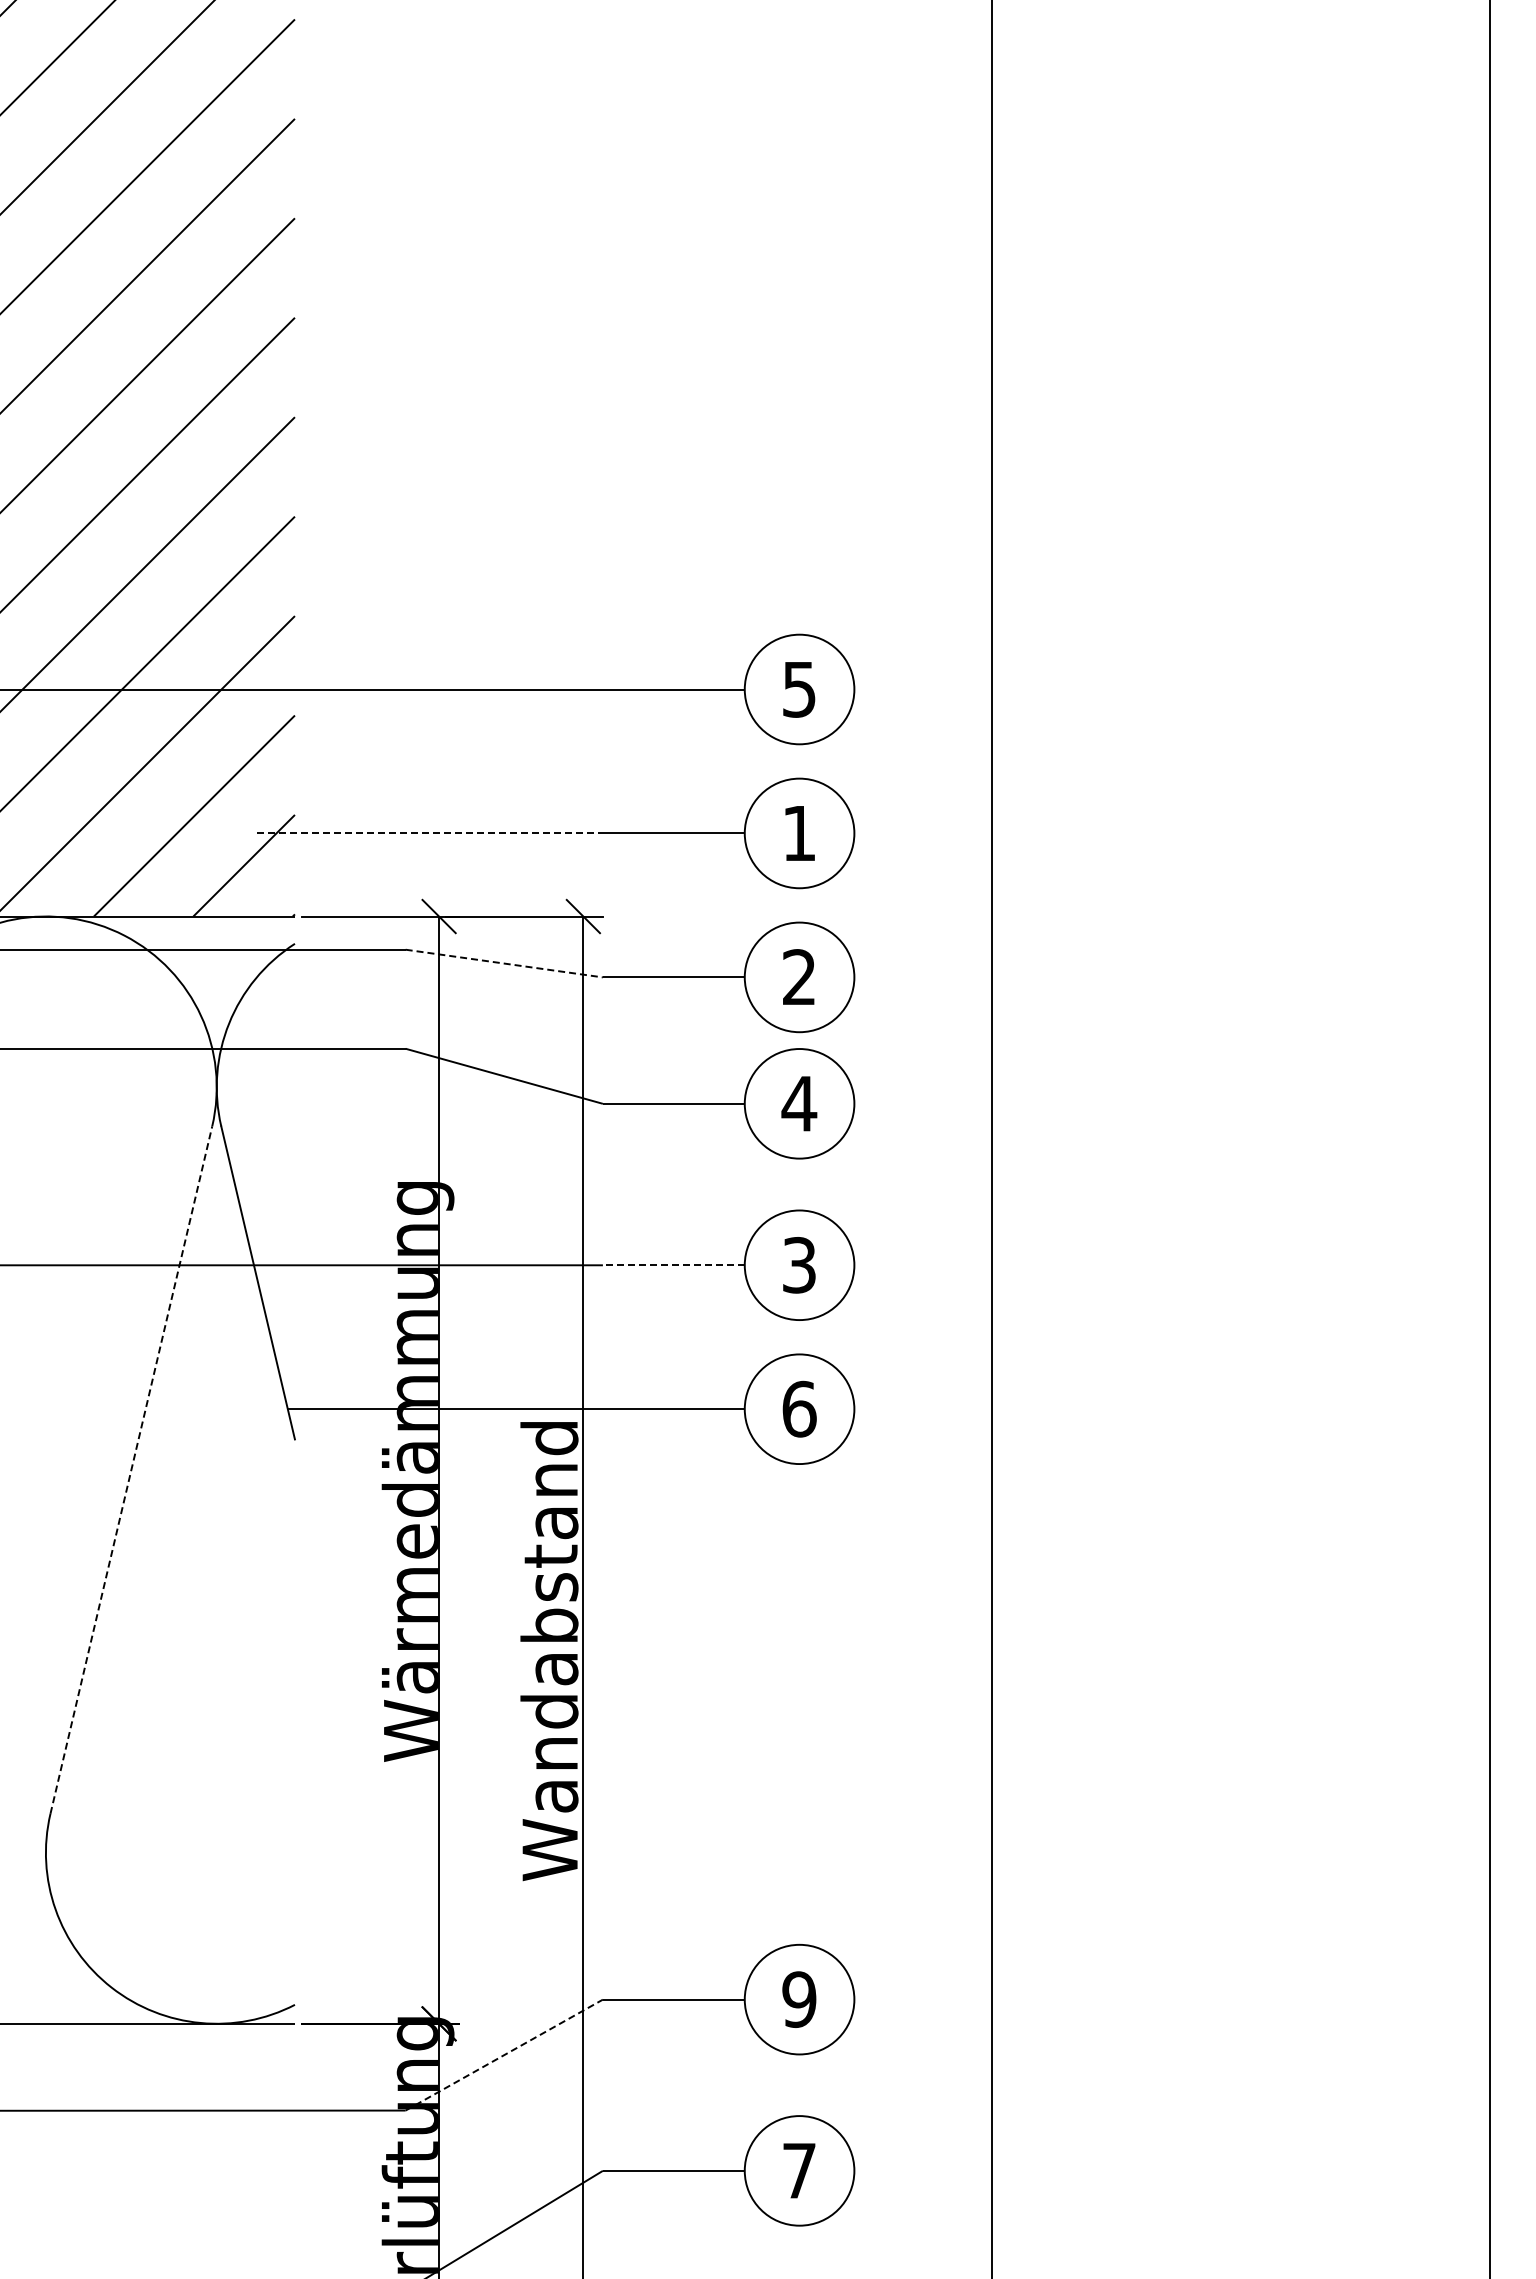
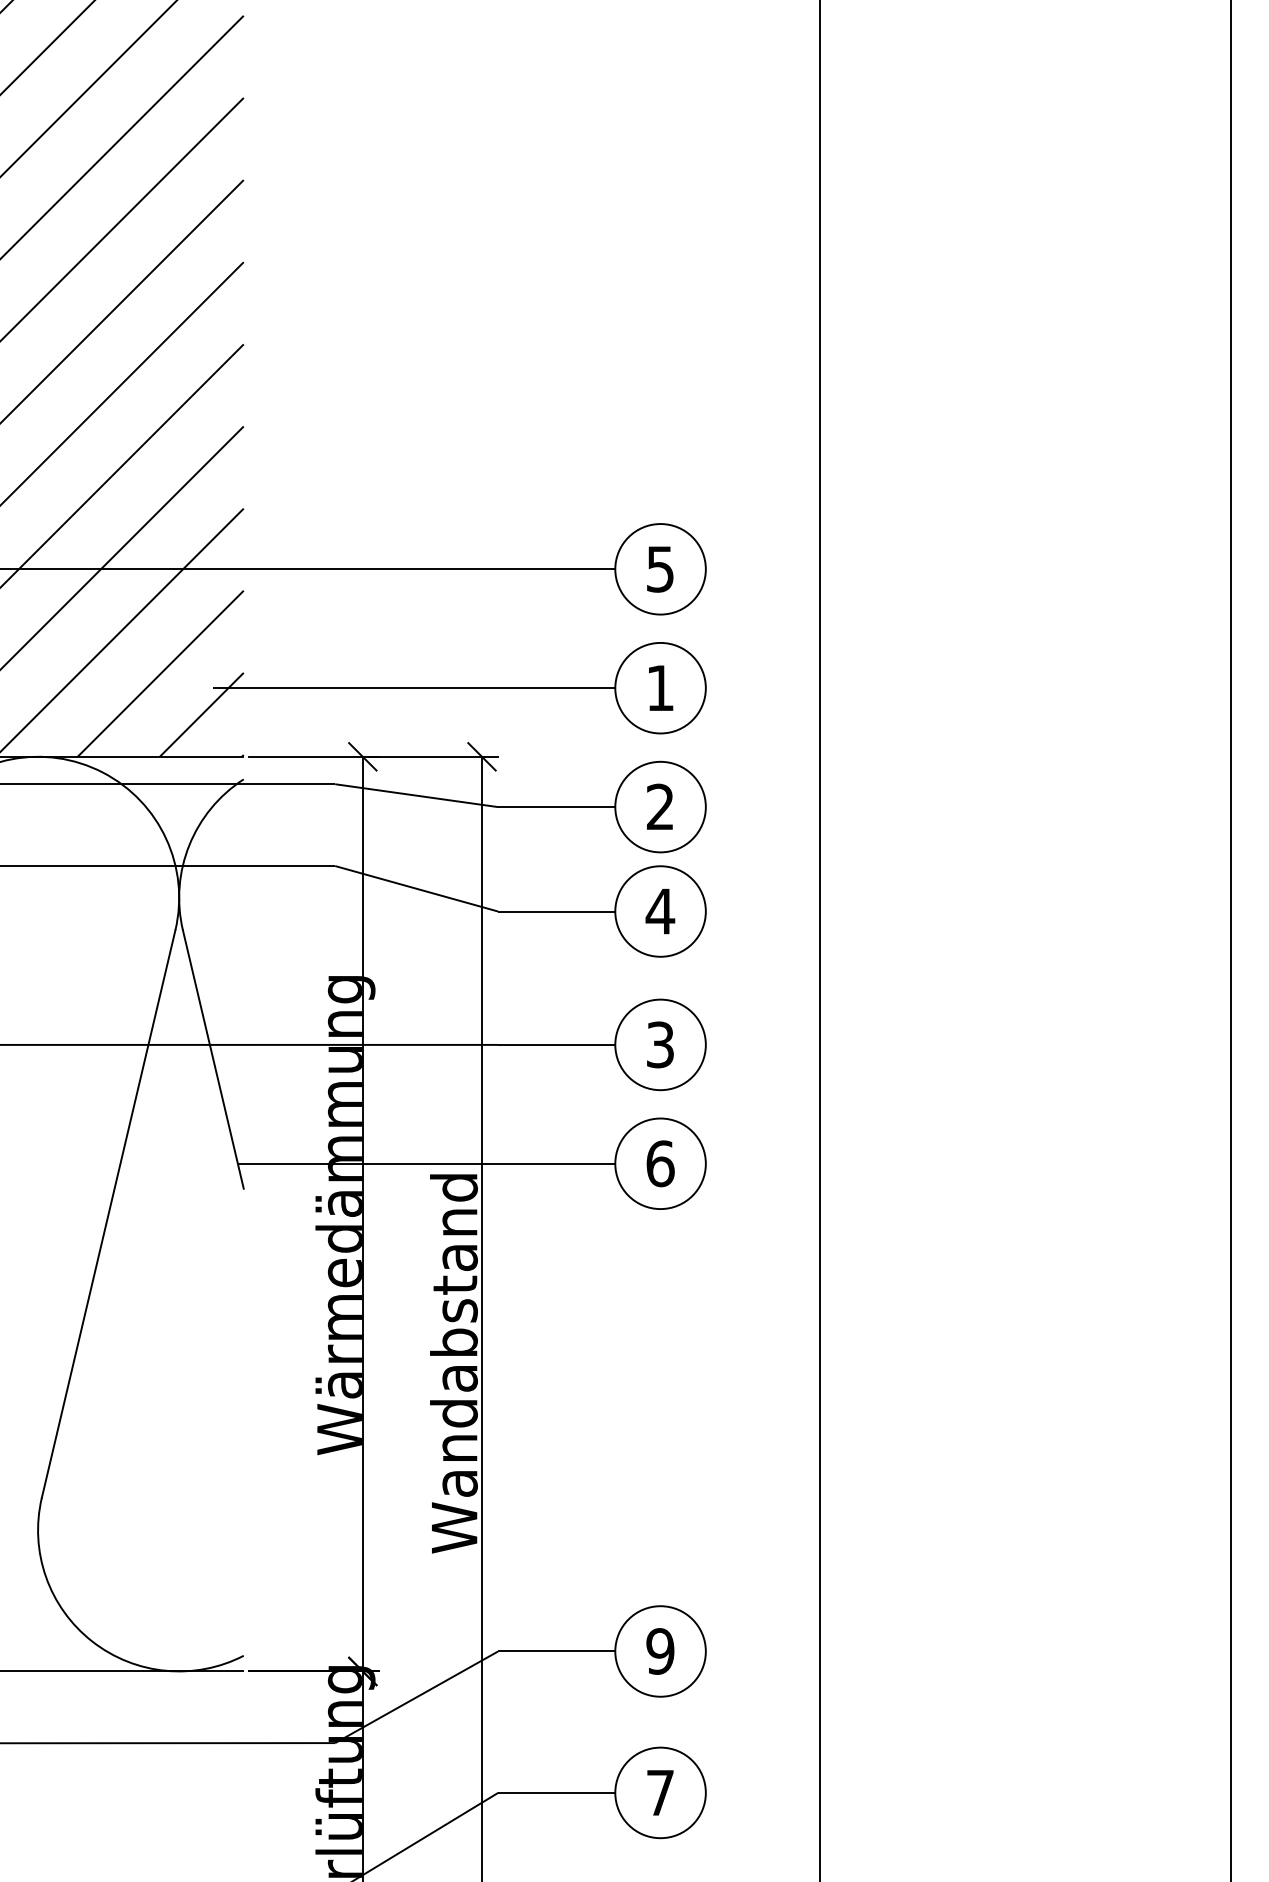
line: (430, 833) -> (355, 688), dashed -> solid
line: (504, 963) -> (416, 795), dashed -> solid
line: (673, 1265) -> (556, 1045), dashed -> solid
line: (131, 1469) -> (108, 1213), dashed -> solid
line: (504, 2054) -> (416, 1696), dashed -> solid

